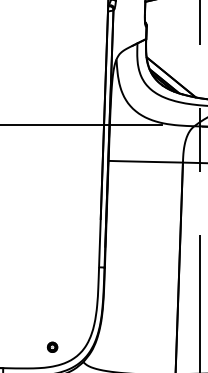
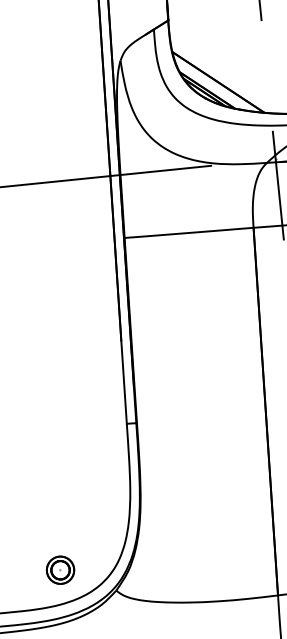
part: (52, 347) -> (60, 570), size x1.67

